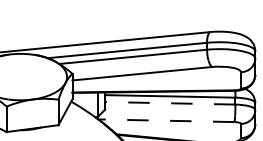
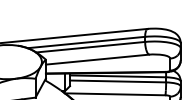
line: (169, 103) -> (117, 81), dashed -> solid
line: (165, 120) -> (114, 94), dashed -> solid

